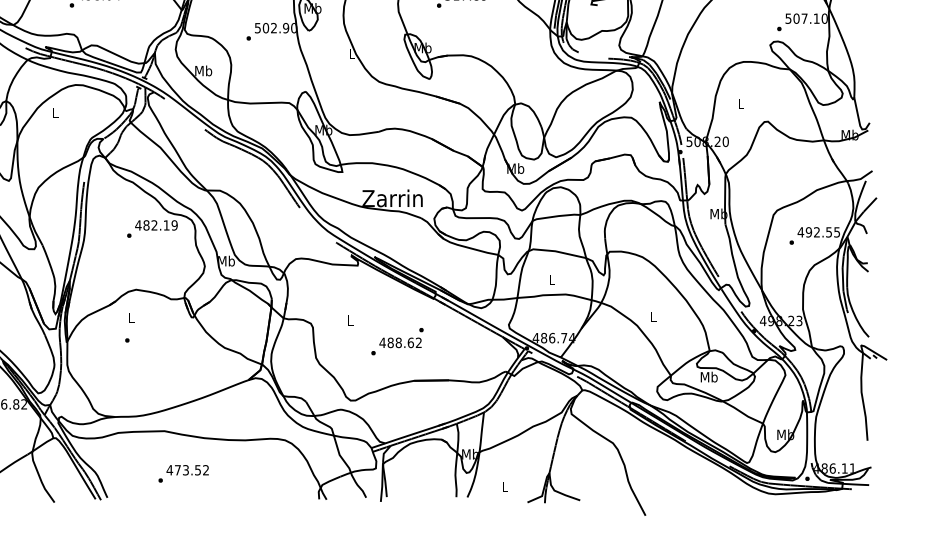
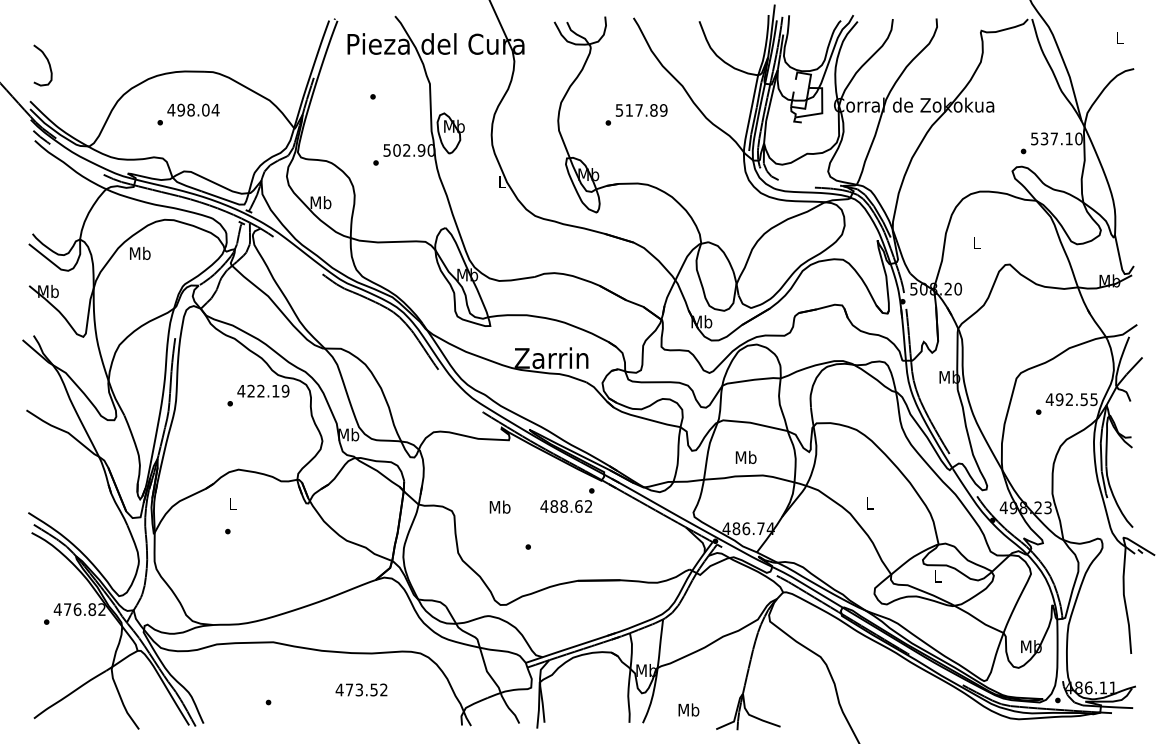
text: (796, 18) -> (1044, 138), 507.10 -> 537.10
text: (55, 111) -> (140, 252), L -> Mb
text: (146, 225) -> (251, 391), 482.19 -> 422.19
text: (551, 279) -> (745, 457), L -> Mb
text: (349, 319) -> (499, 506), L -> Mb
text: (401, 337) -> (567, 500), moved
text: (708, 376) -> (937, 575), Mb -> L
text: (187, 469) -> (361, 689), moved
text: (504, 486) -> (688, 709), L -> Mb

